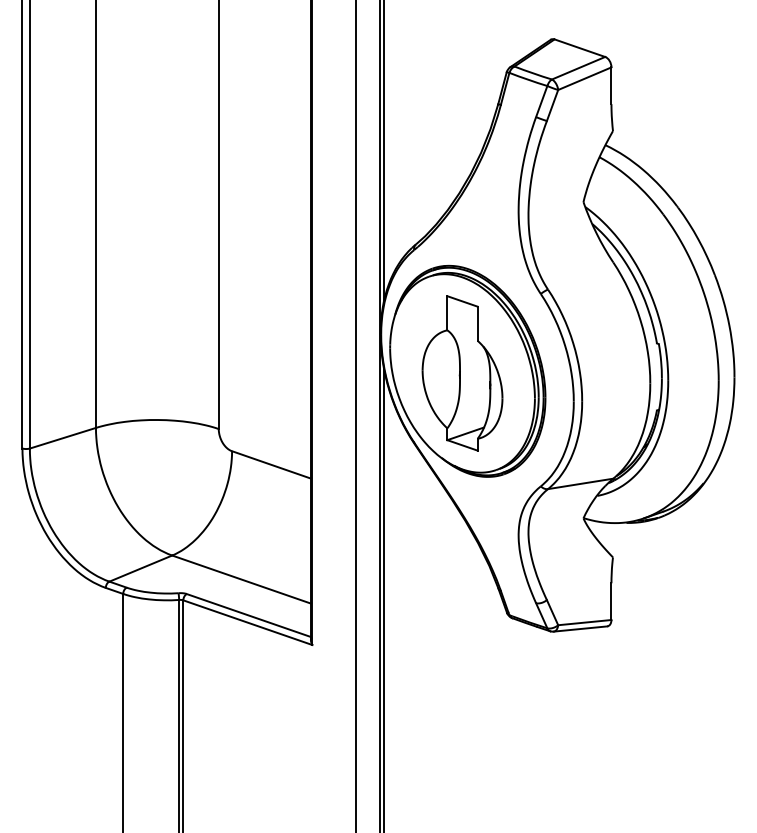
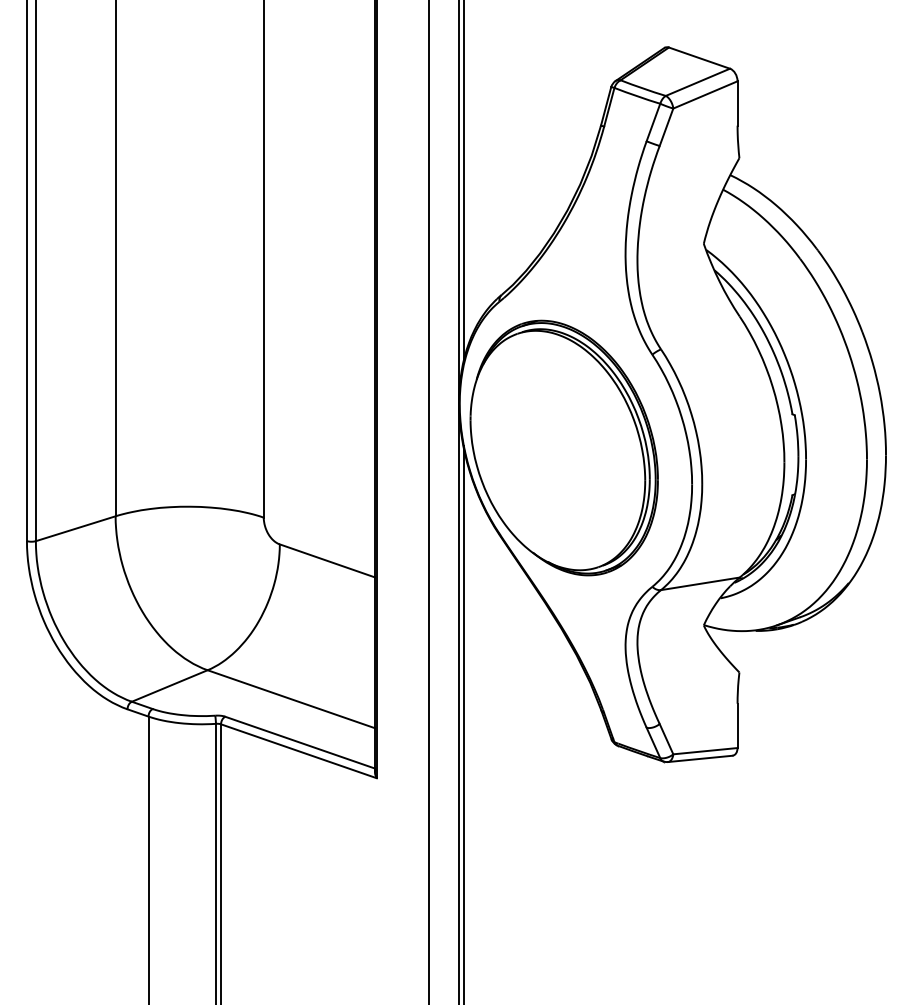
part: (462, 373) -> (557, 450), removed

